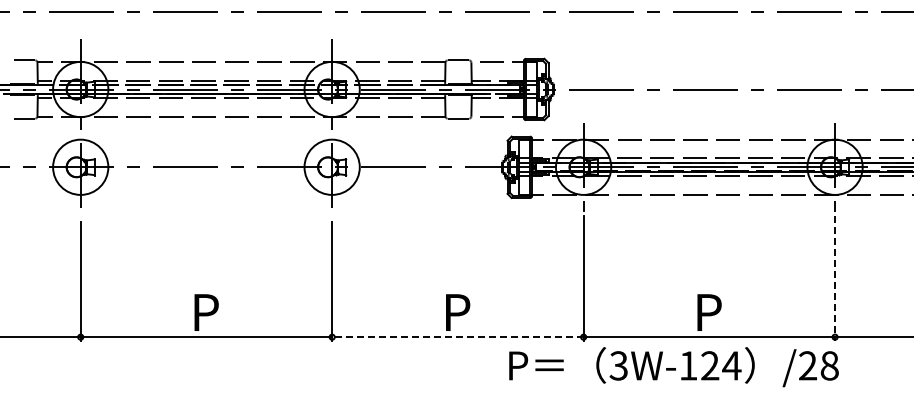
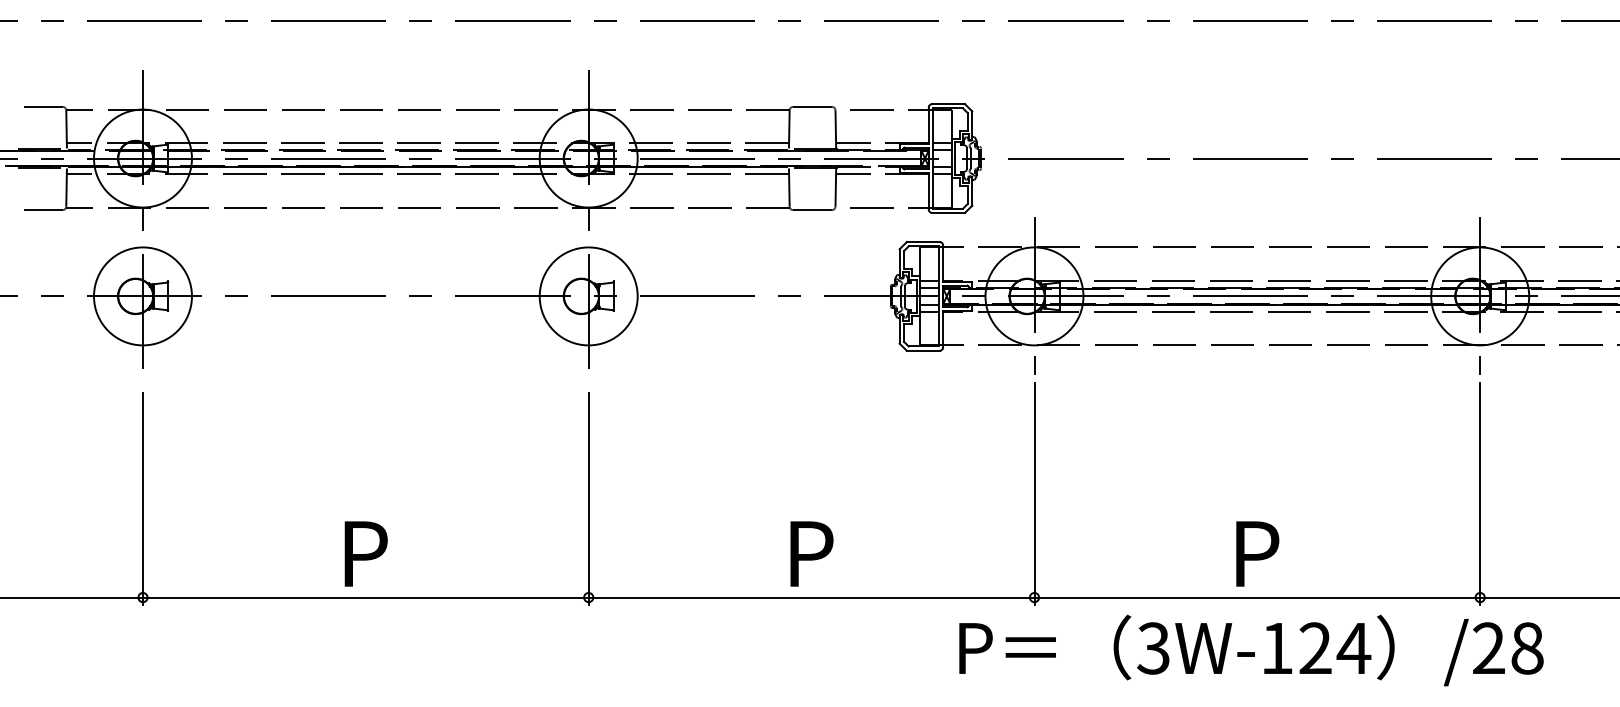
line: (835, 278) -> (1480, 493), dashed -> solid
line: (457, 337) -> (810, 598), dashed -> solid
text: (673, 367) -> (1250, 651), moved

